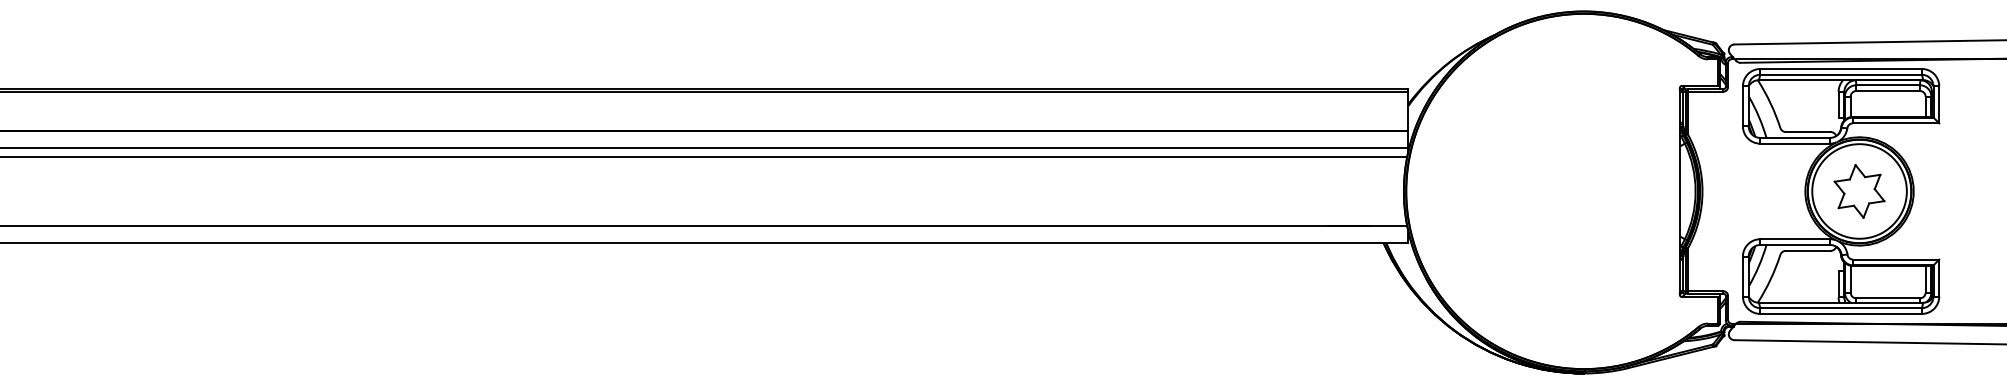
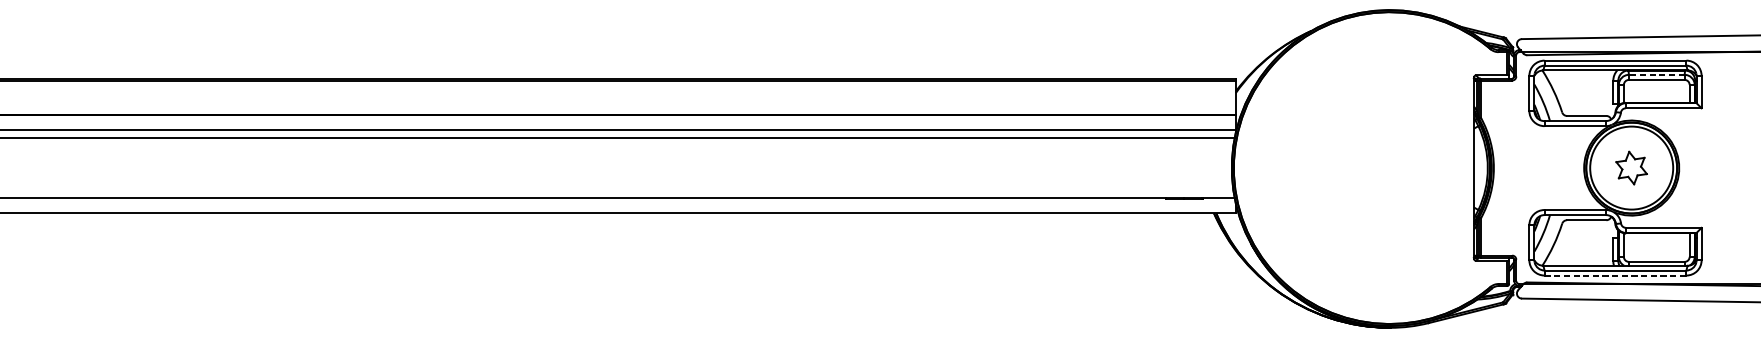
line: (1888, 85) -> (1657, 75), solid -> dashed
part: (1859, 191) -> (1631, 168), size x0.7
line: (1841, 313) -> (1615, 275), solid -> dashed

